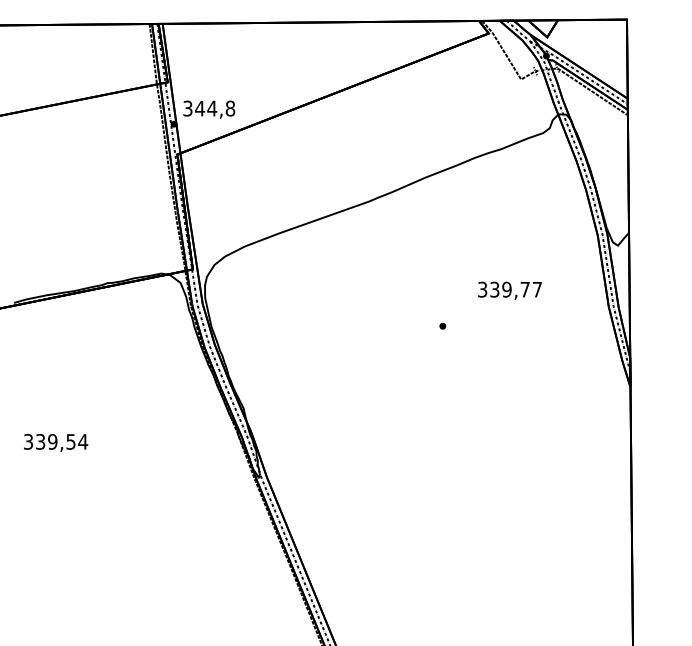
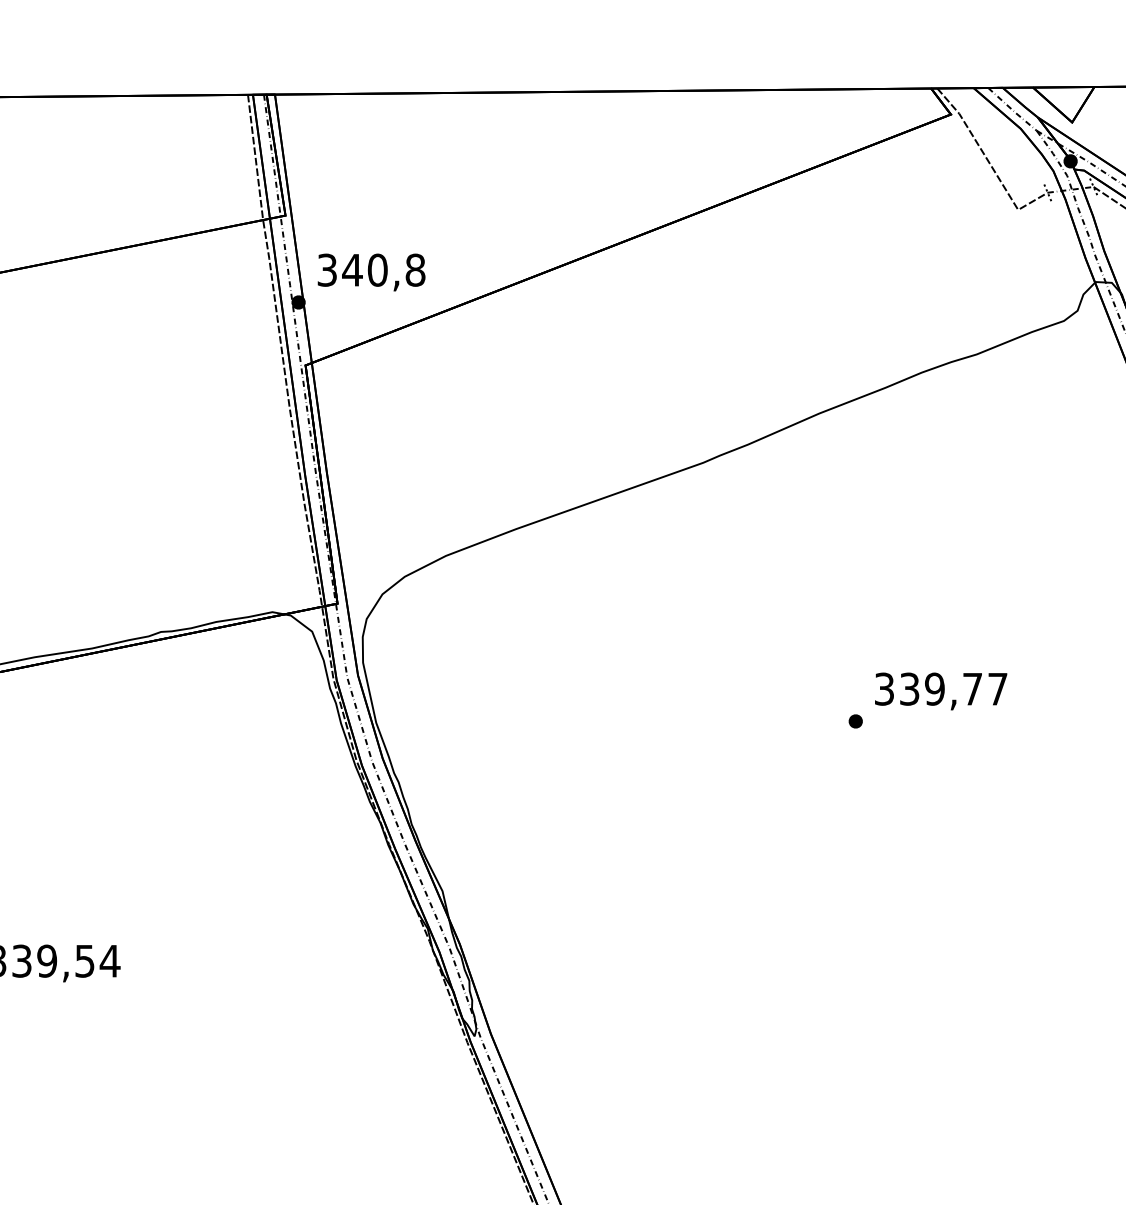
text: (212, 108) -> (378, 269), 344,8 -> 340,8
text: (509, 290) -> (940, 690), moved

